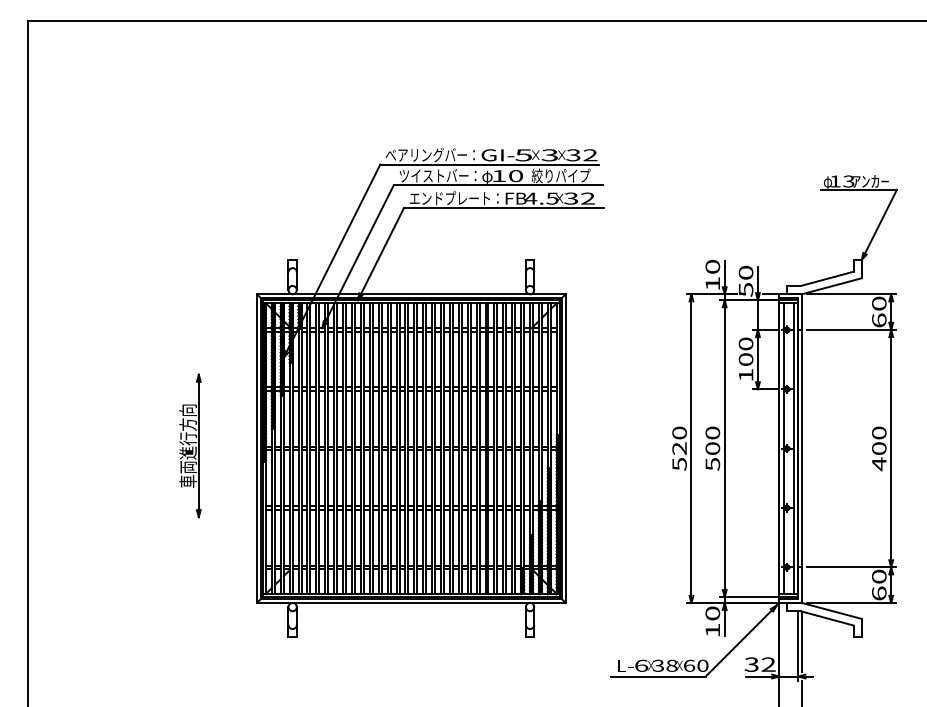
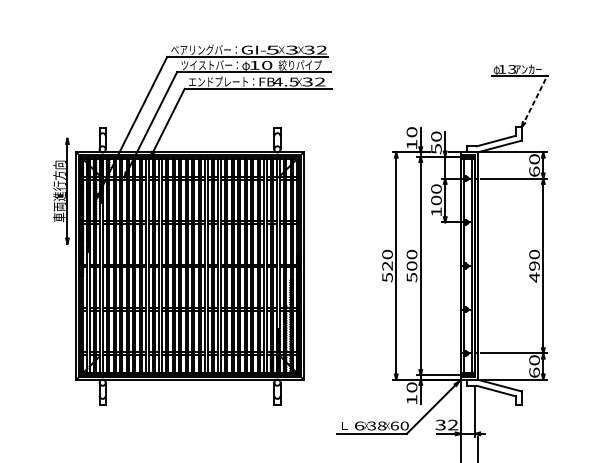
line: (879, 224) -> (534, 101), solid -> dashed
part: (190, 445) -> (61, 190), moved
text: (879, 448) -> (534, 265), 400 -> 490
line: (801, 641) -> (477, 408), removed

